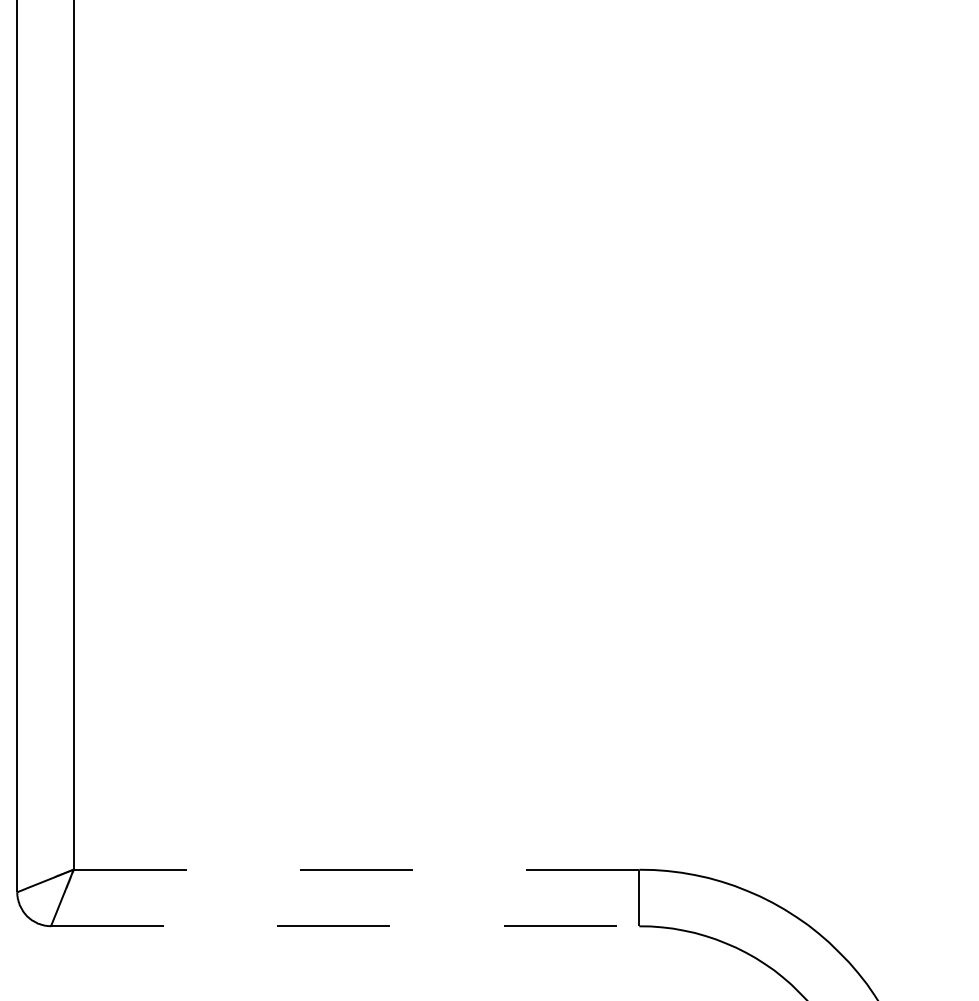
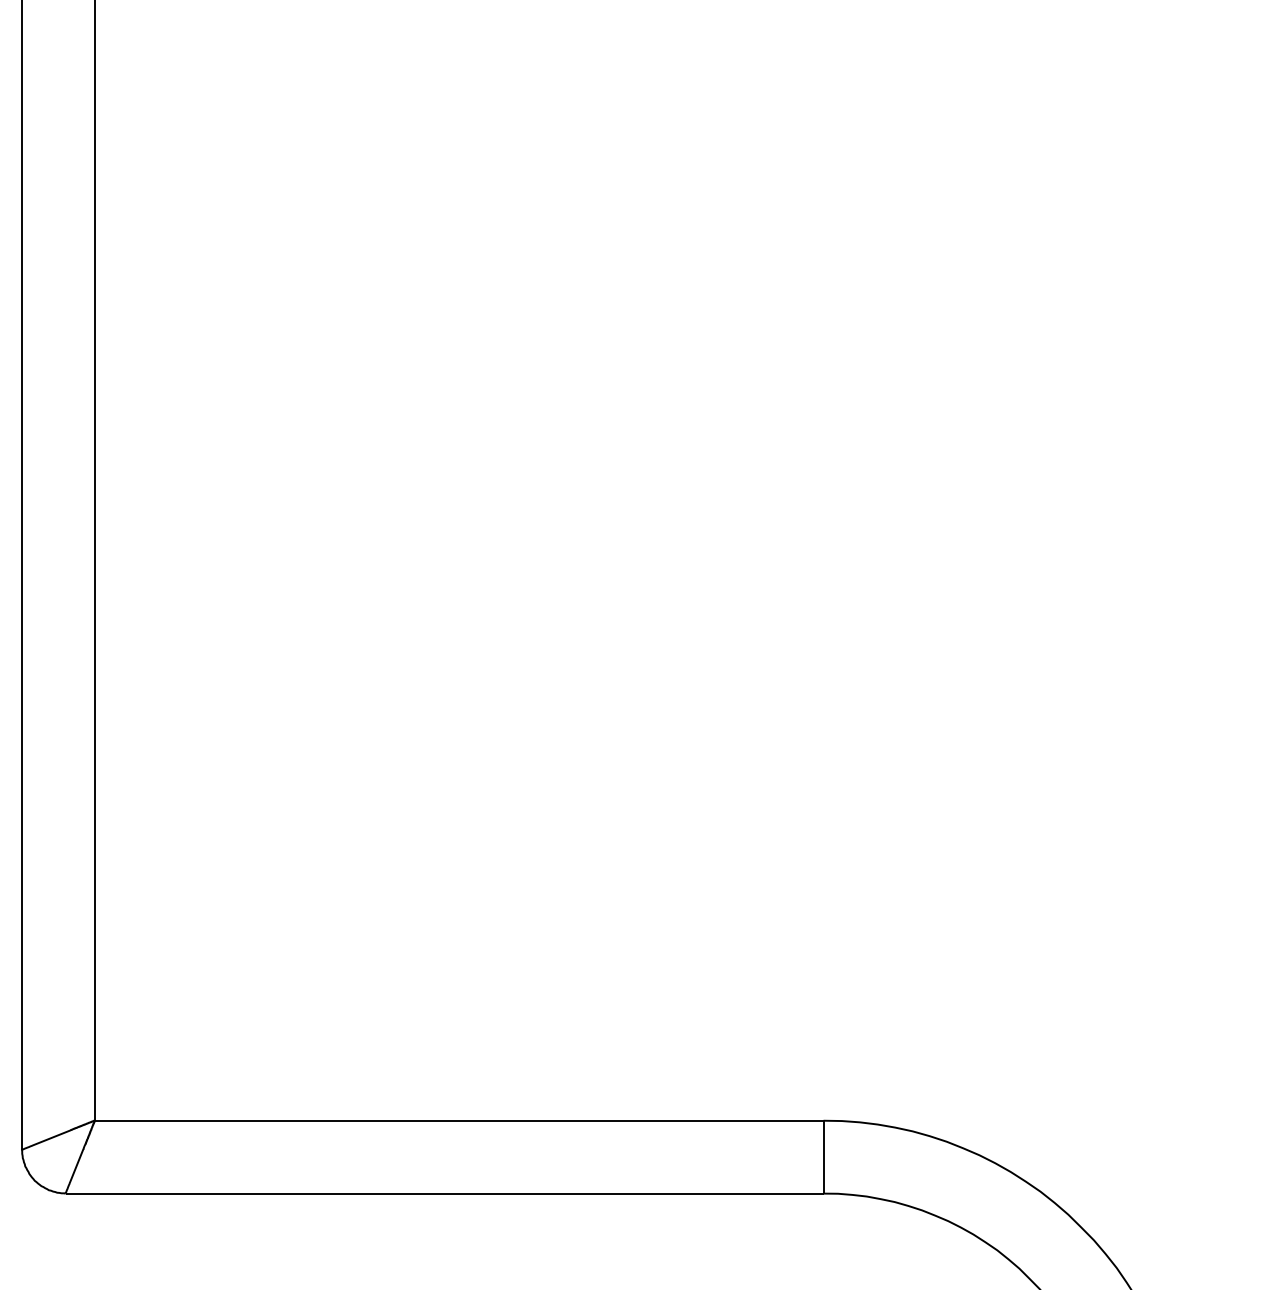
line: (356, 869) -> (459, 1120), dashed -> solid
line: (345, 926) -> (444, 1193), dashed -> solid

